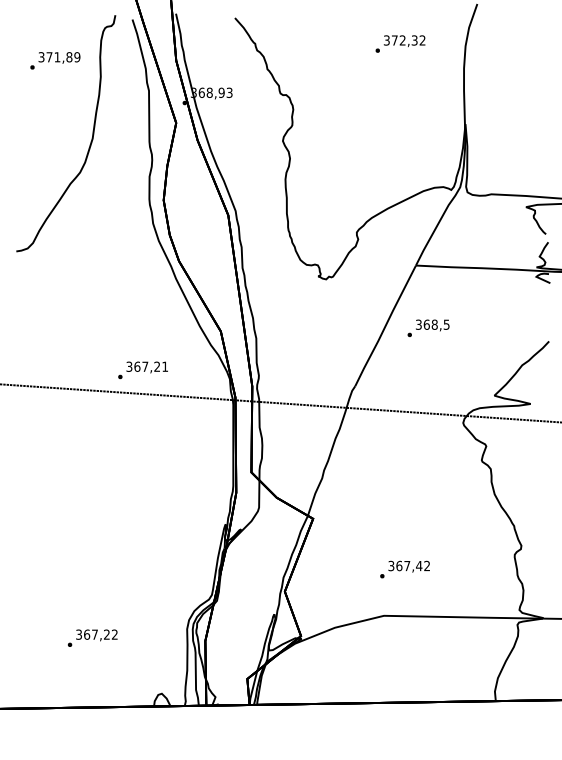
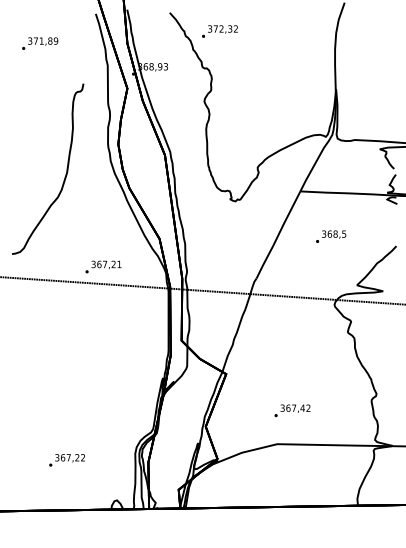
text: (400, 43) -> (219, 31), moved
curve: (90, 141) -> (65, 174), moved
text: (428, 327) -> (331, 236), moved

